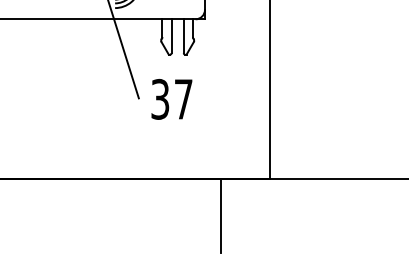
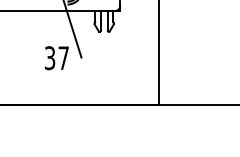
text: (171, 99) -> (56, 58), moved
line: (220, 215) -> (129, 126), removed

